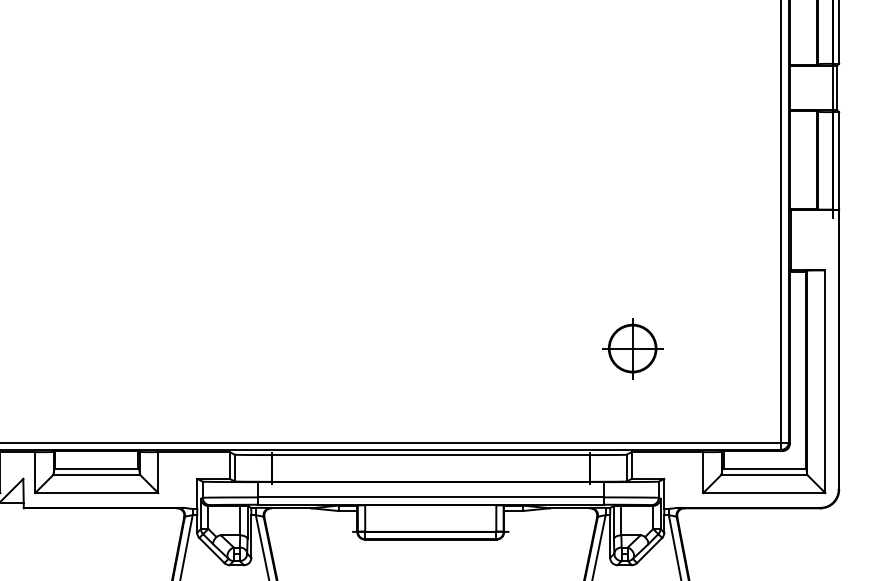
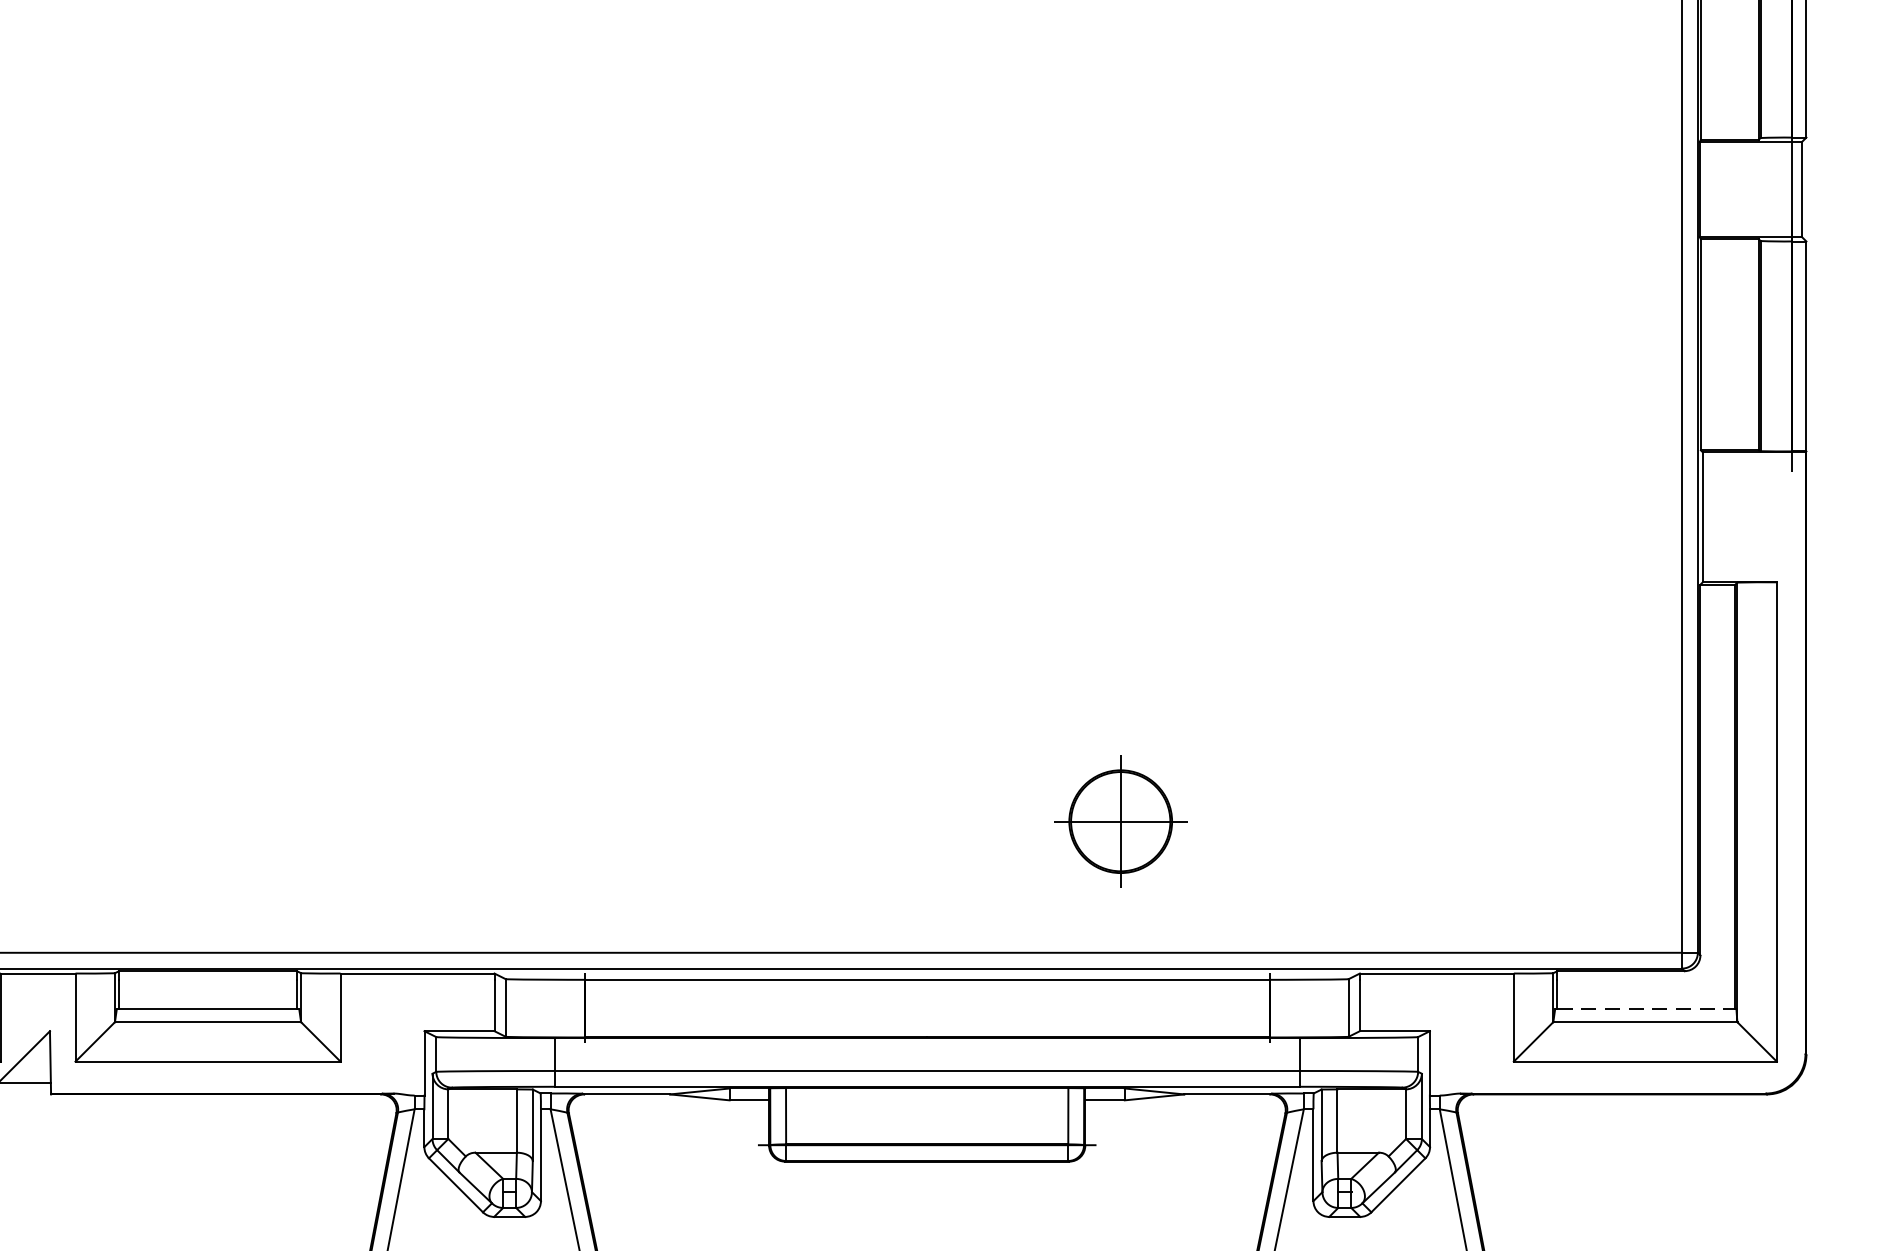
part: (632, 348) -> (1120, 821), moved
line: (765, 468) -> (1647, 1008), solid -> dashed

